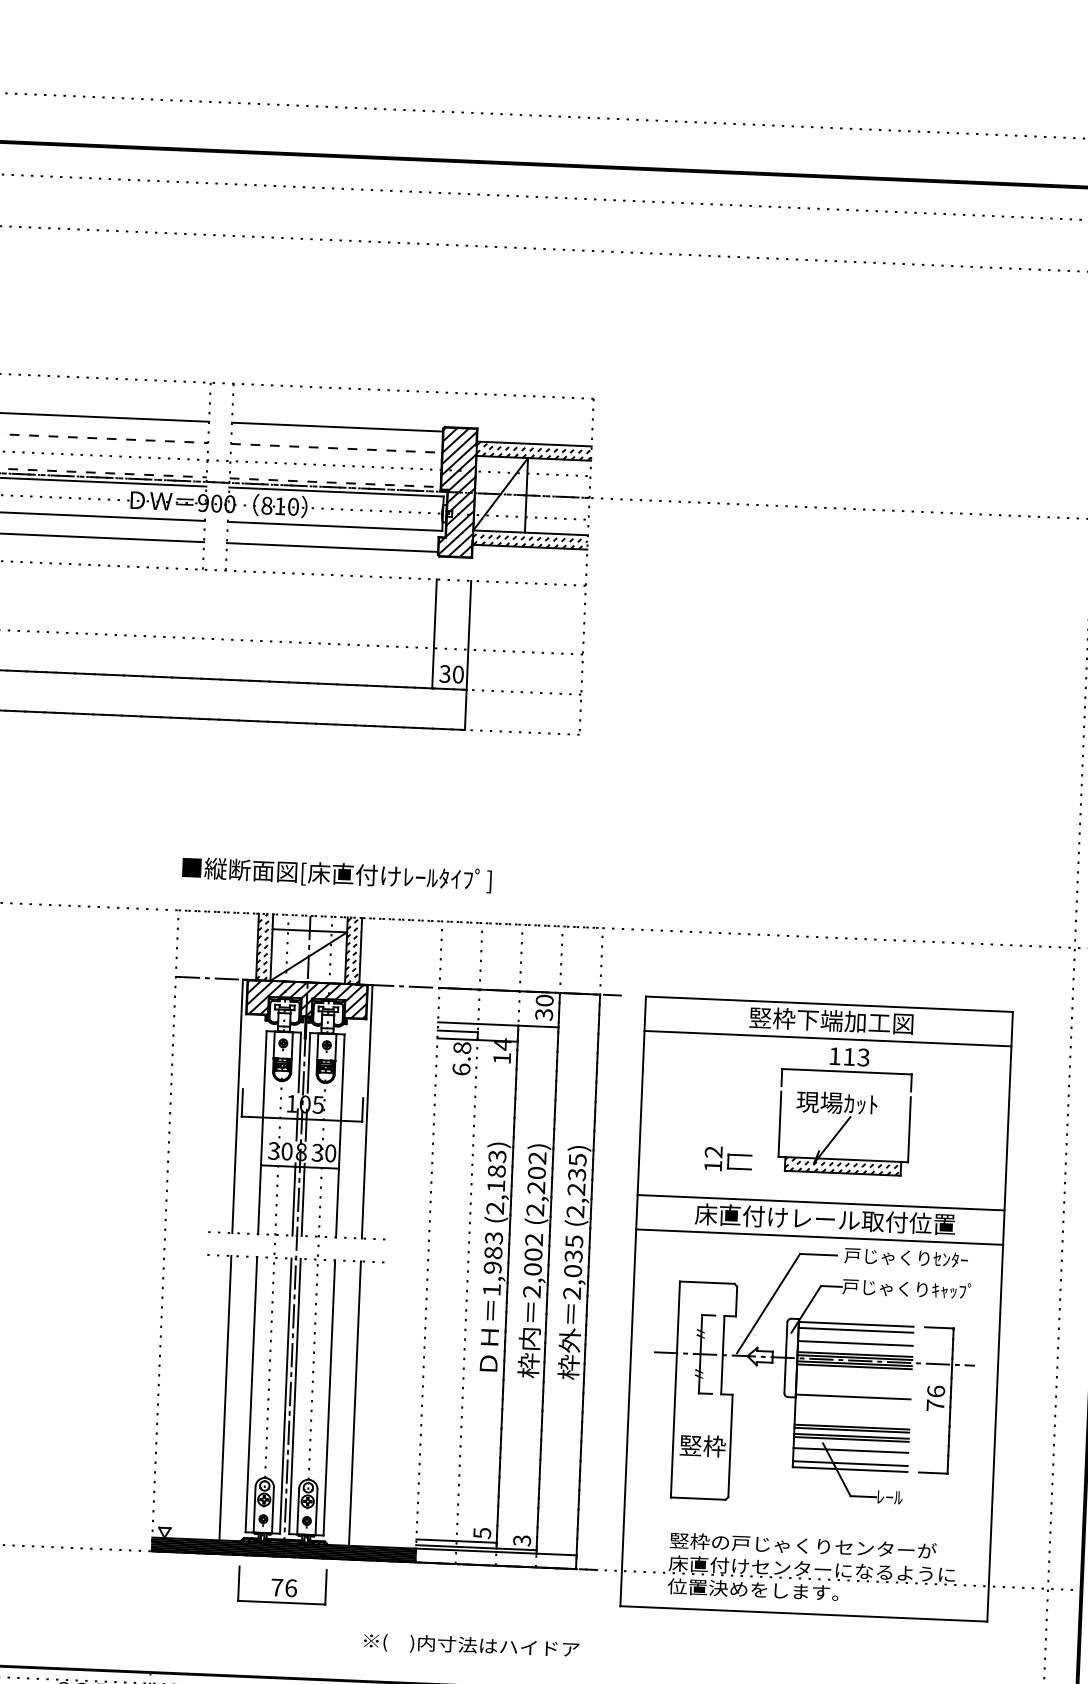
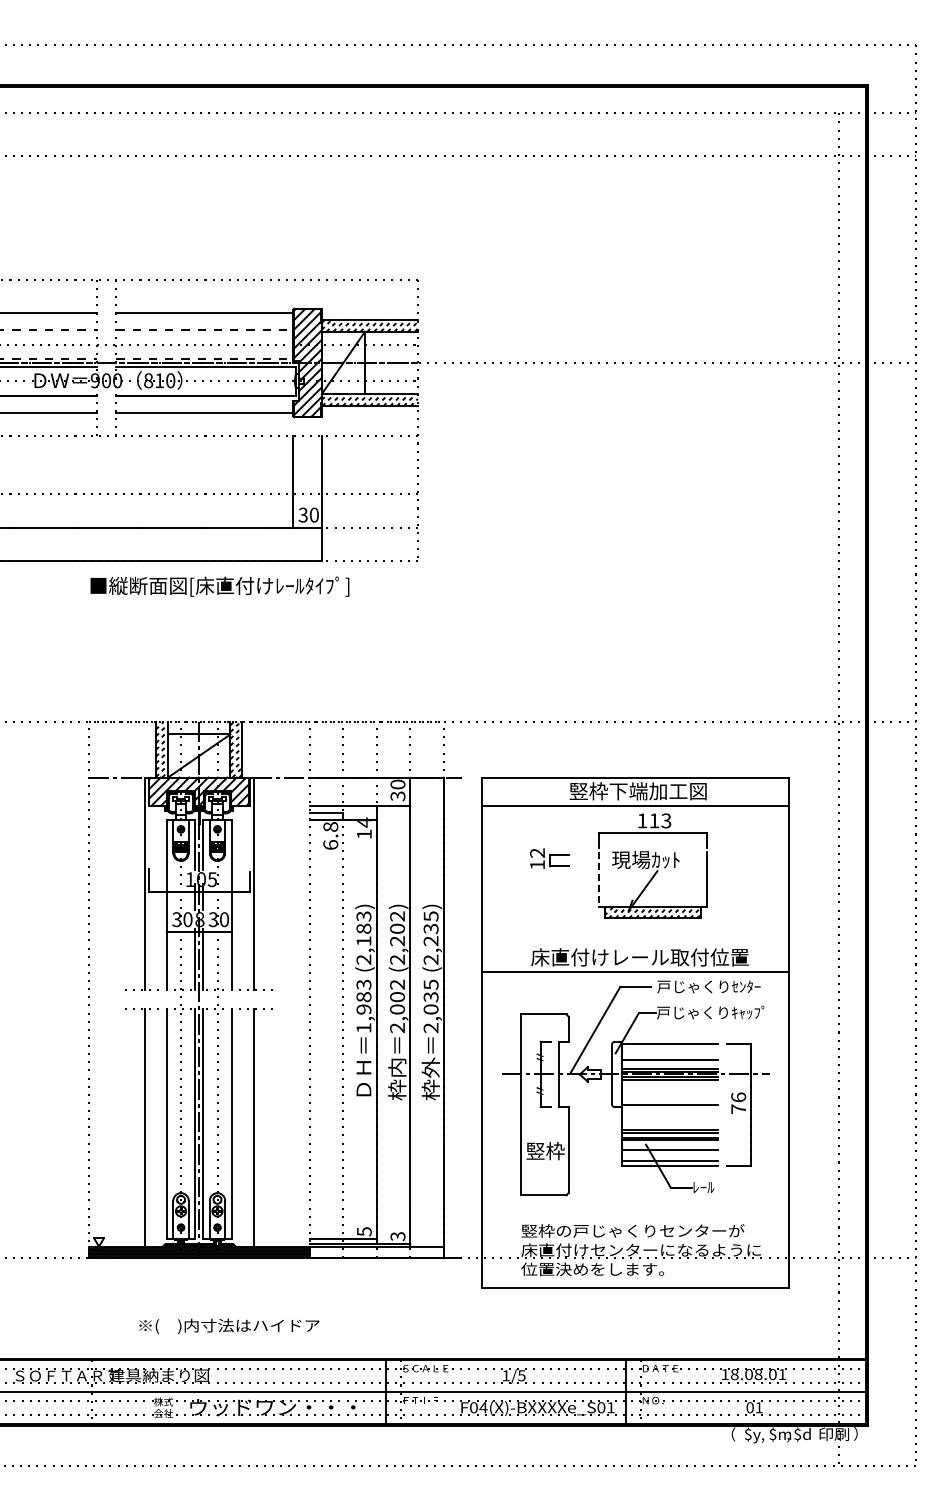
text: (336, 874) -> (219, 586), moved
line: (779, 1125) -> (598, 880), solid -> dashed
part: (727, 1159) -> (549, 858), moved
line: (820, 1202) -> (635, 943), removed
line: (855, 1330) -> (669, 1049), removed
part: (282, 1585) -> (199, 1282), removed
text: (471, 1645) -> (229, 1325), moved

